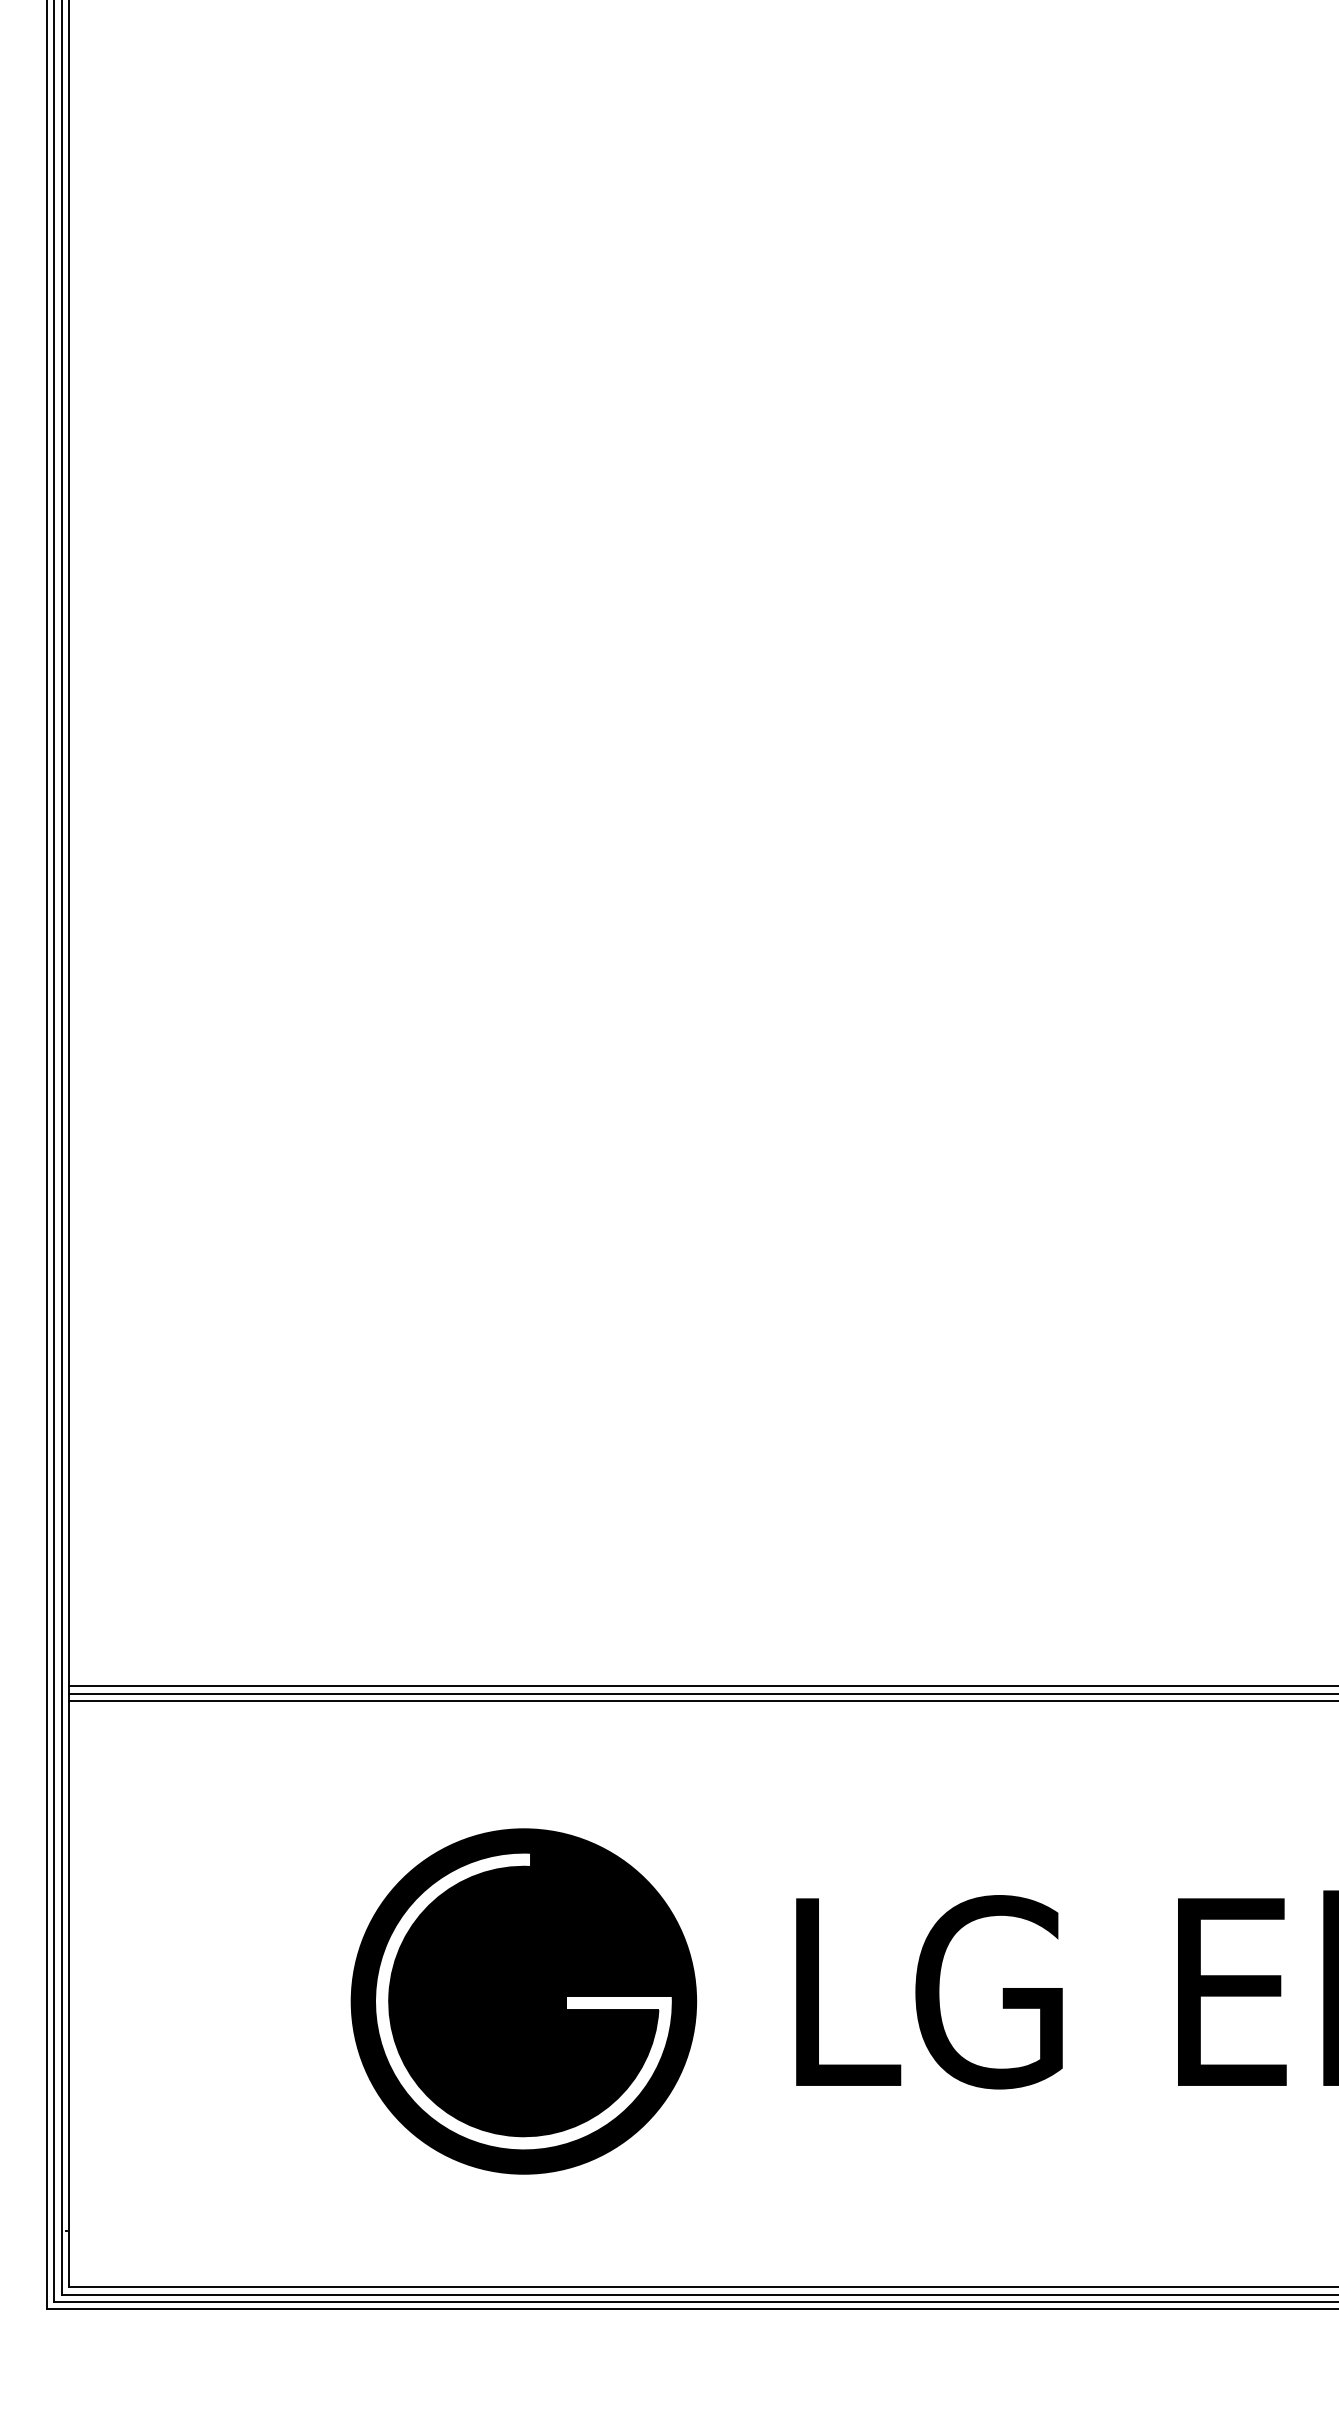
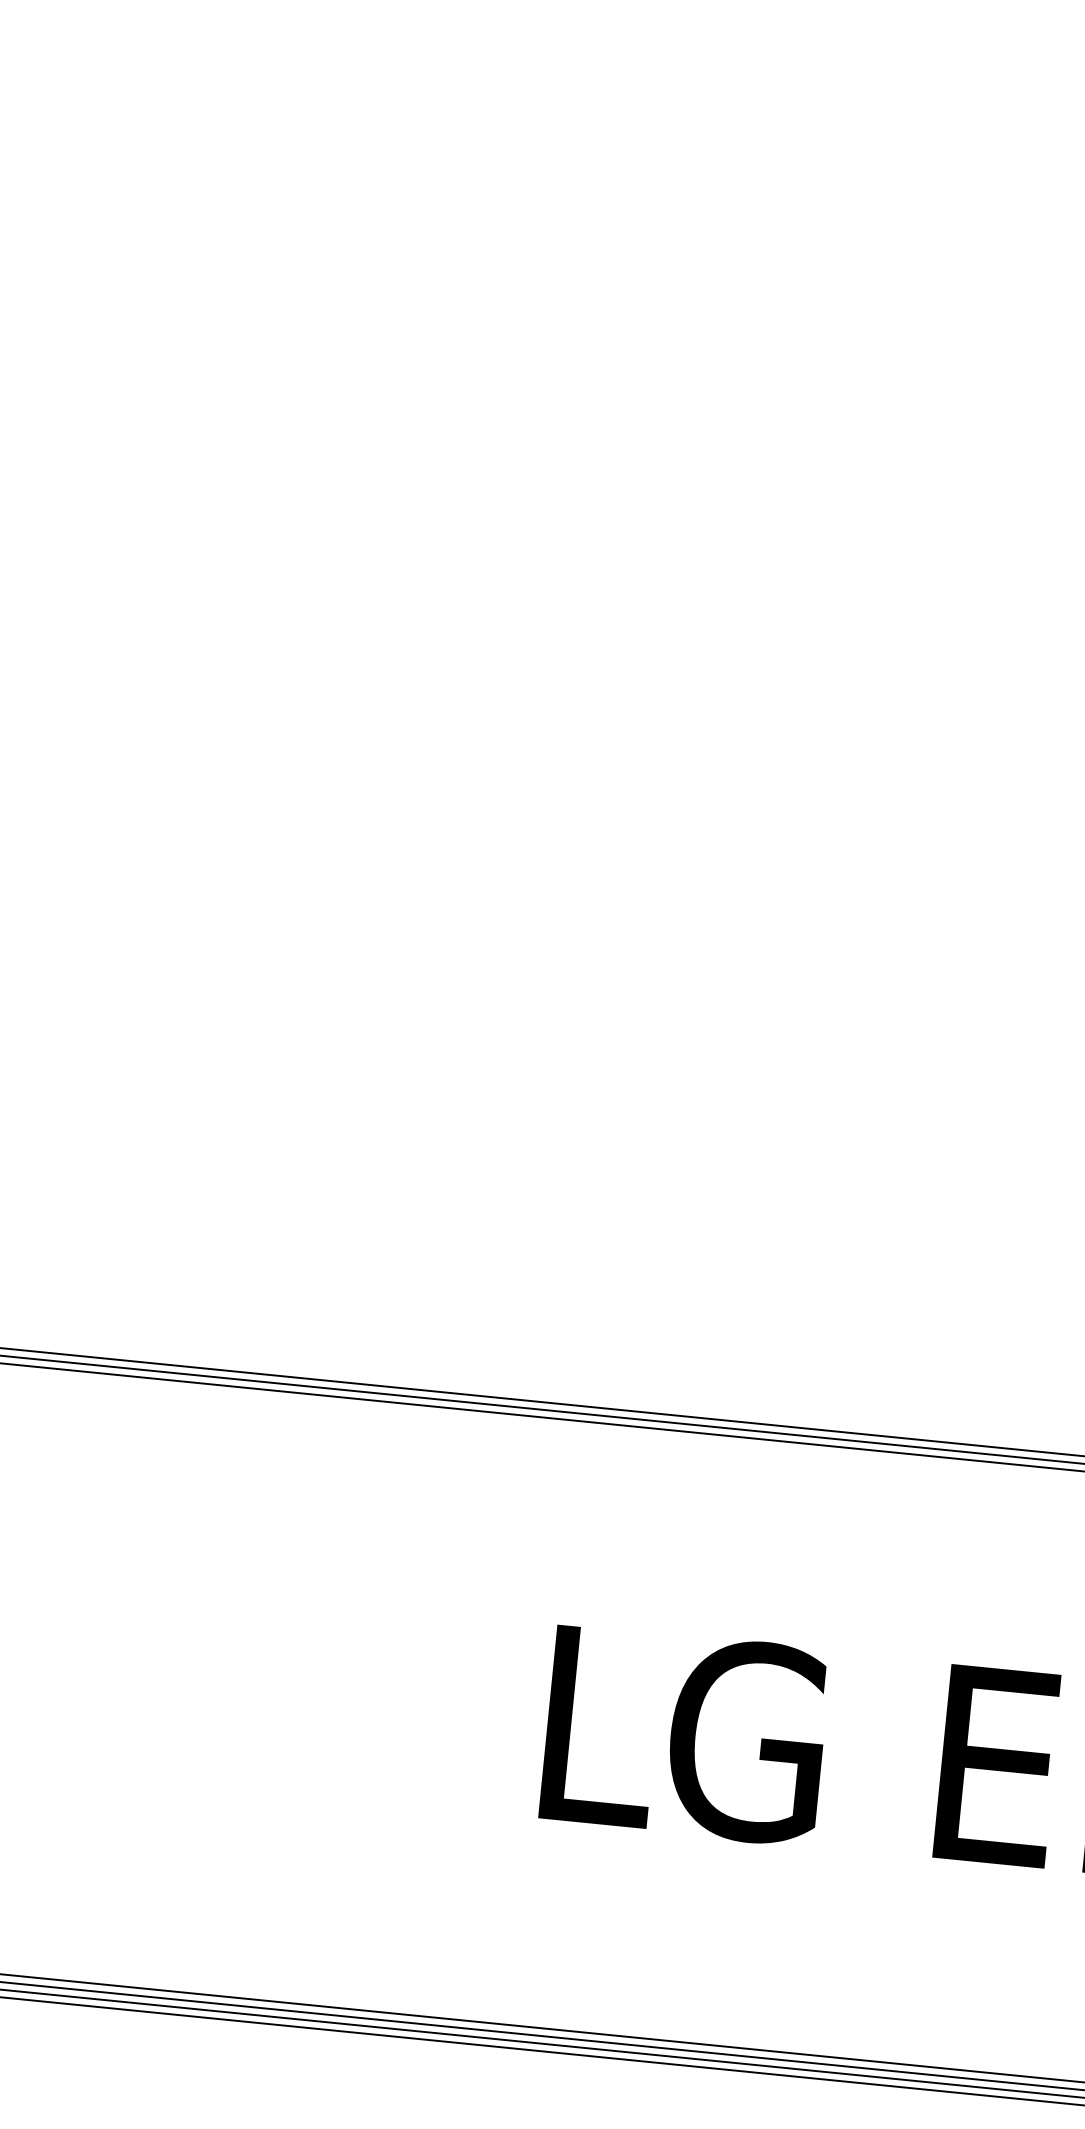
part: (523, 2001) -> (265, 1702), removed

